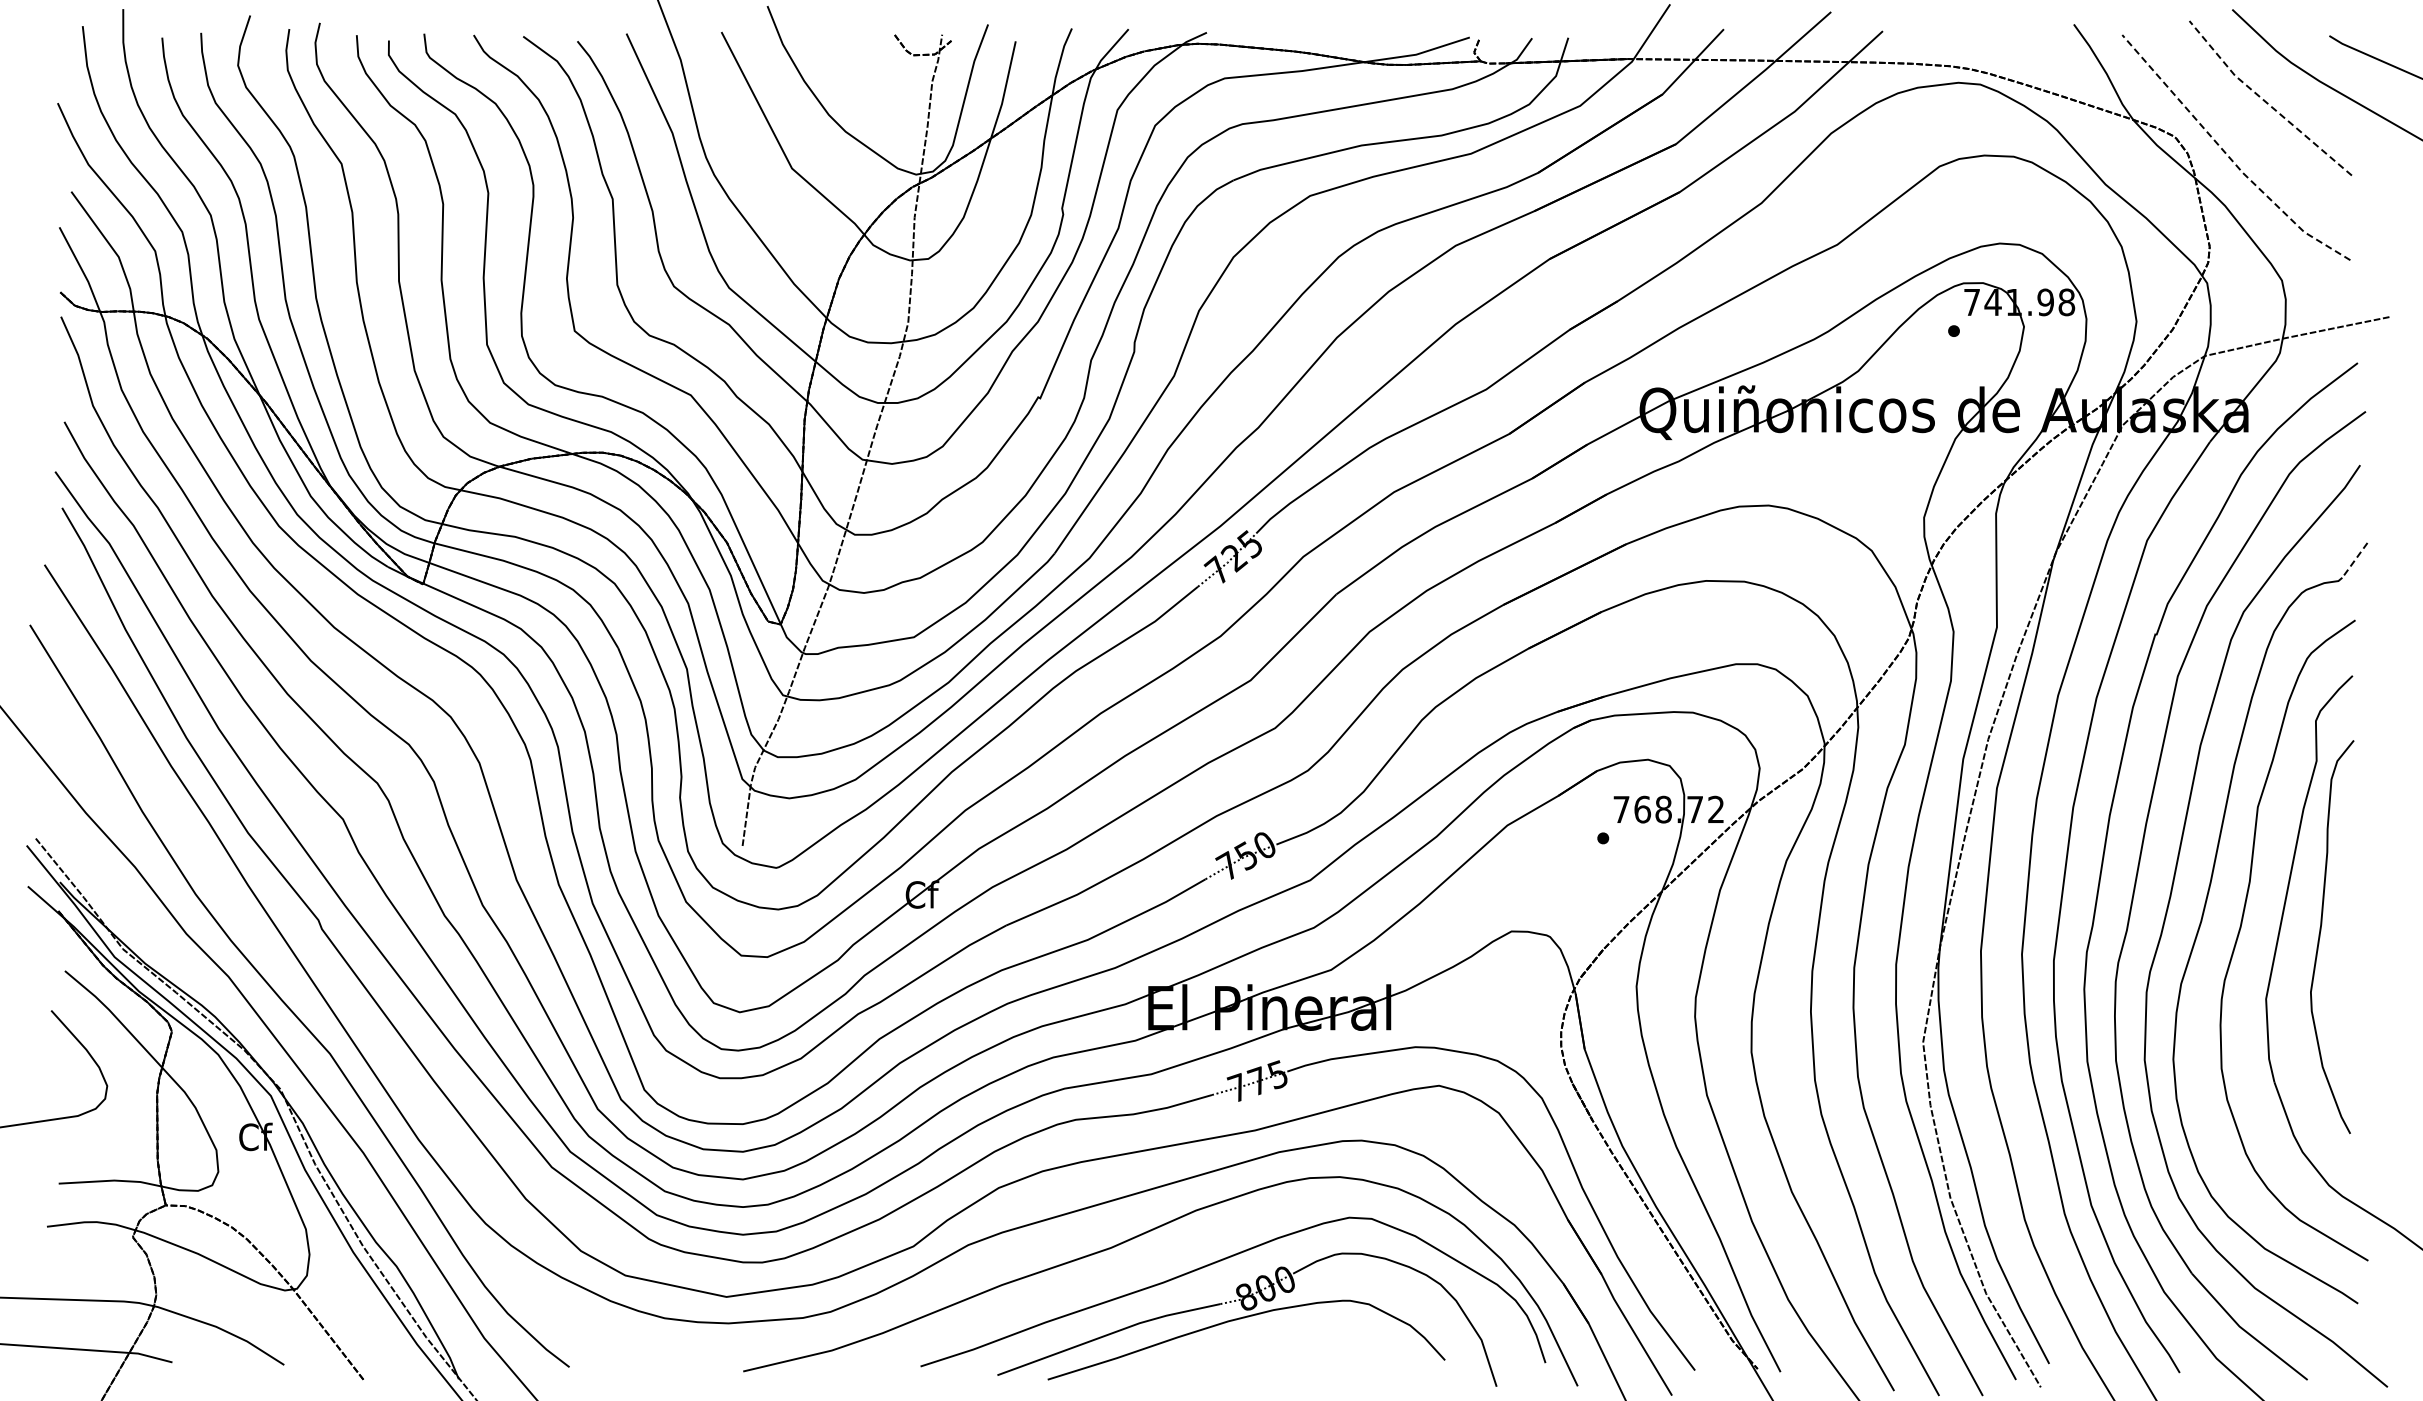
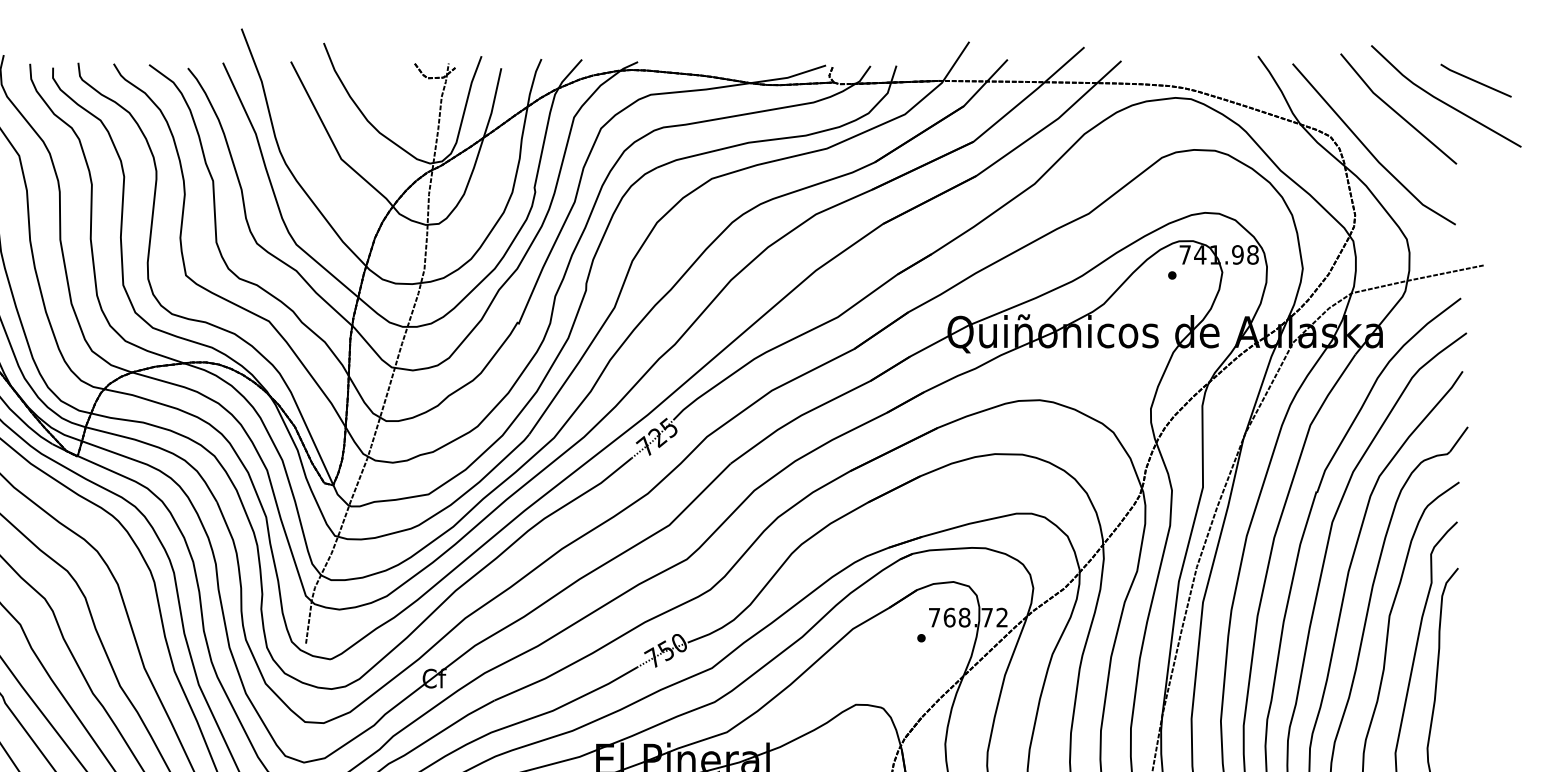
line: (2265, 101) -> (1395, 111), dashed -> solid
line: (2229, 157) -> (1369, 151), dashed -> solid
line: (2354, 560) -> (1458, 439), dashed -> solid

